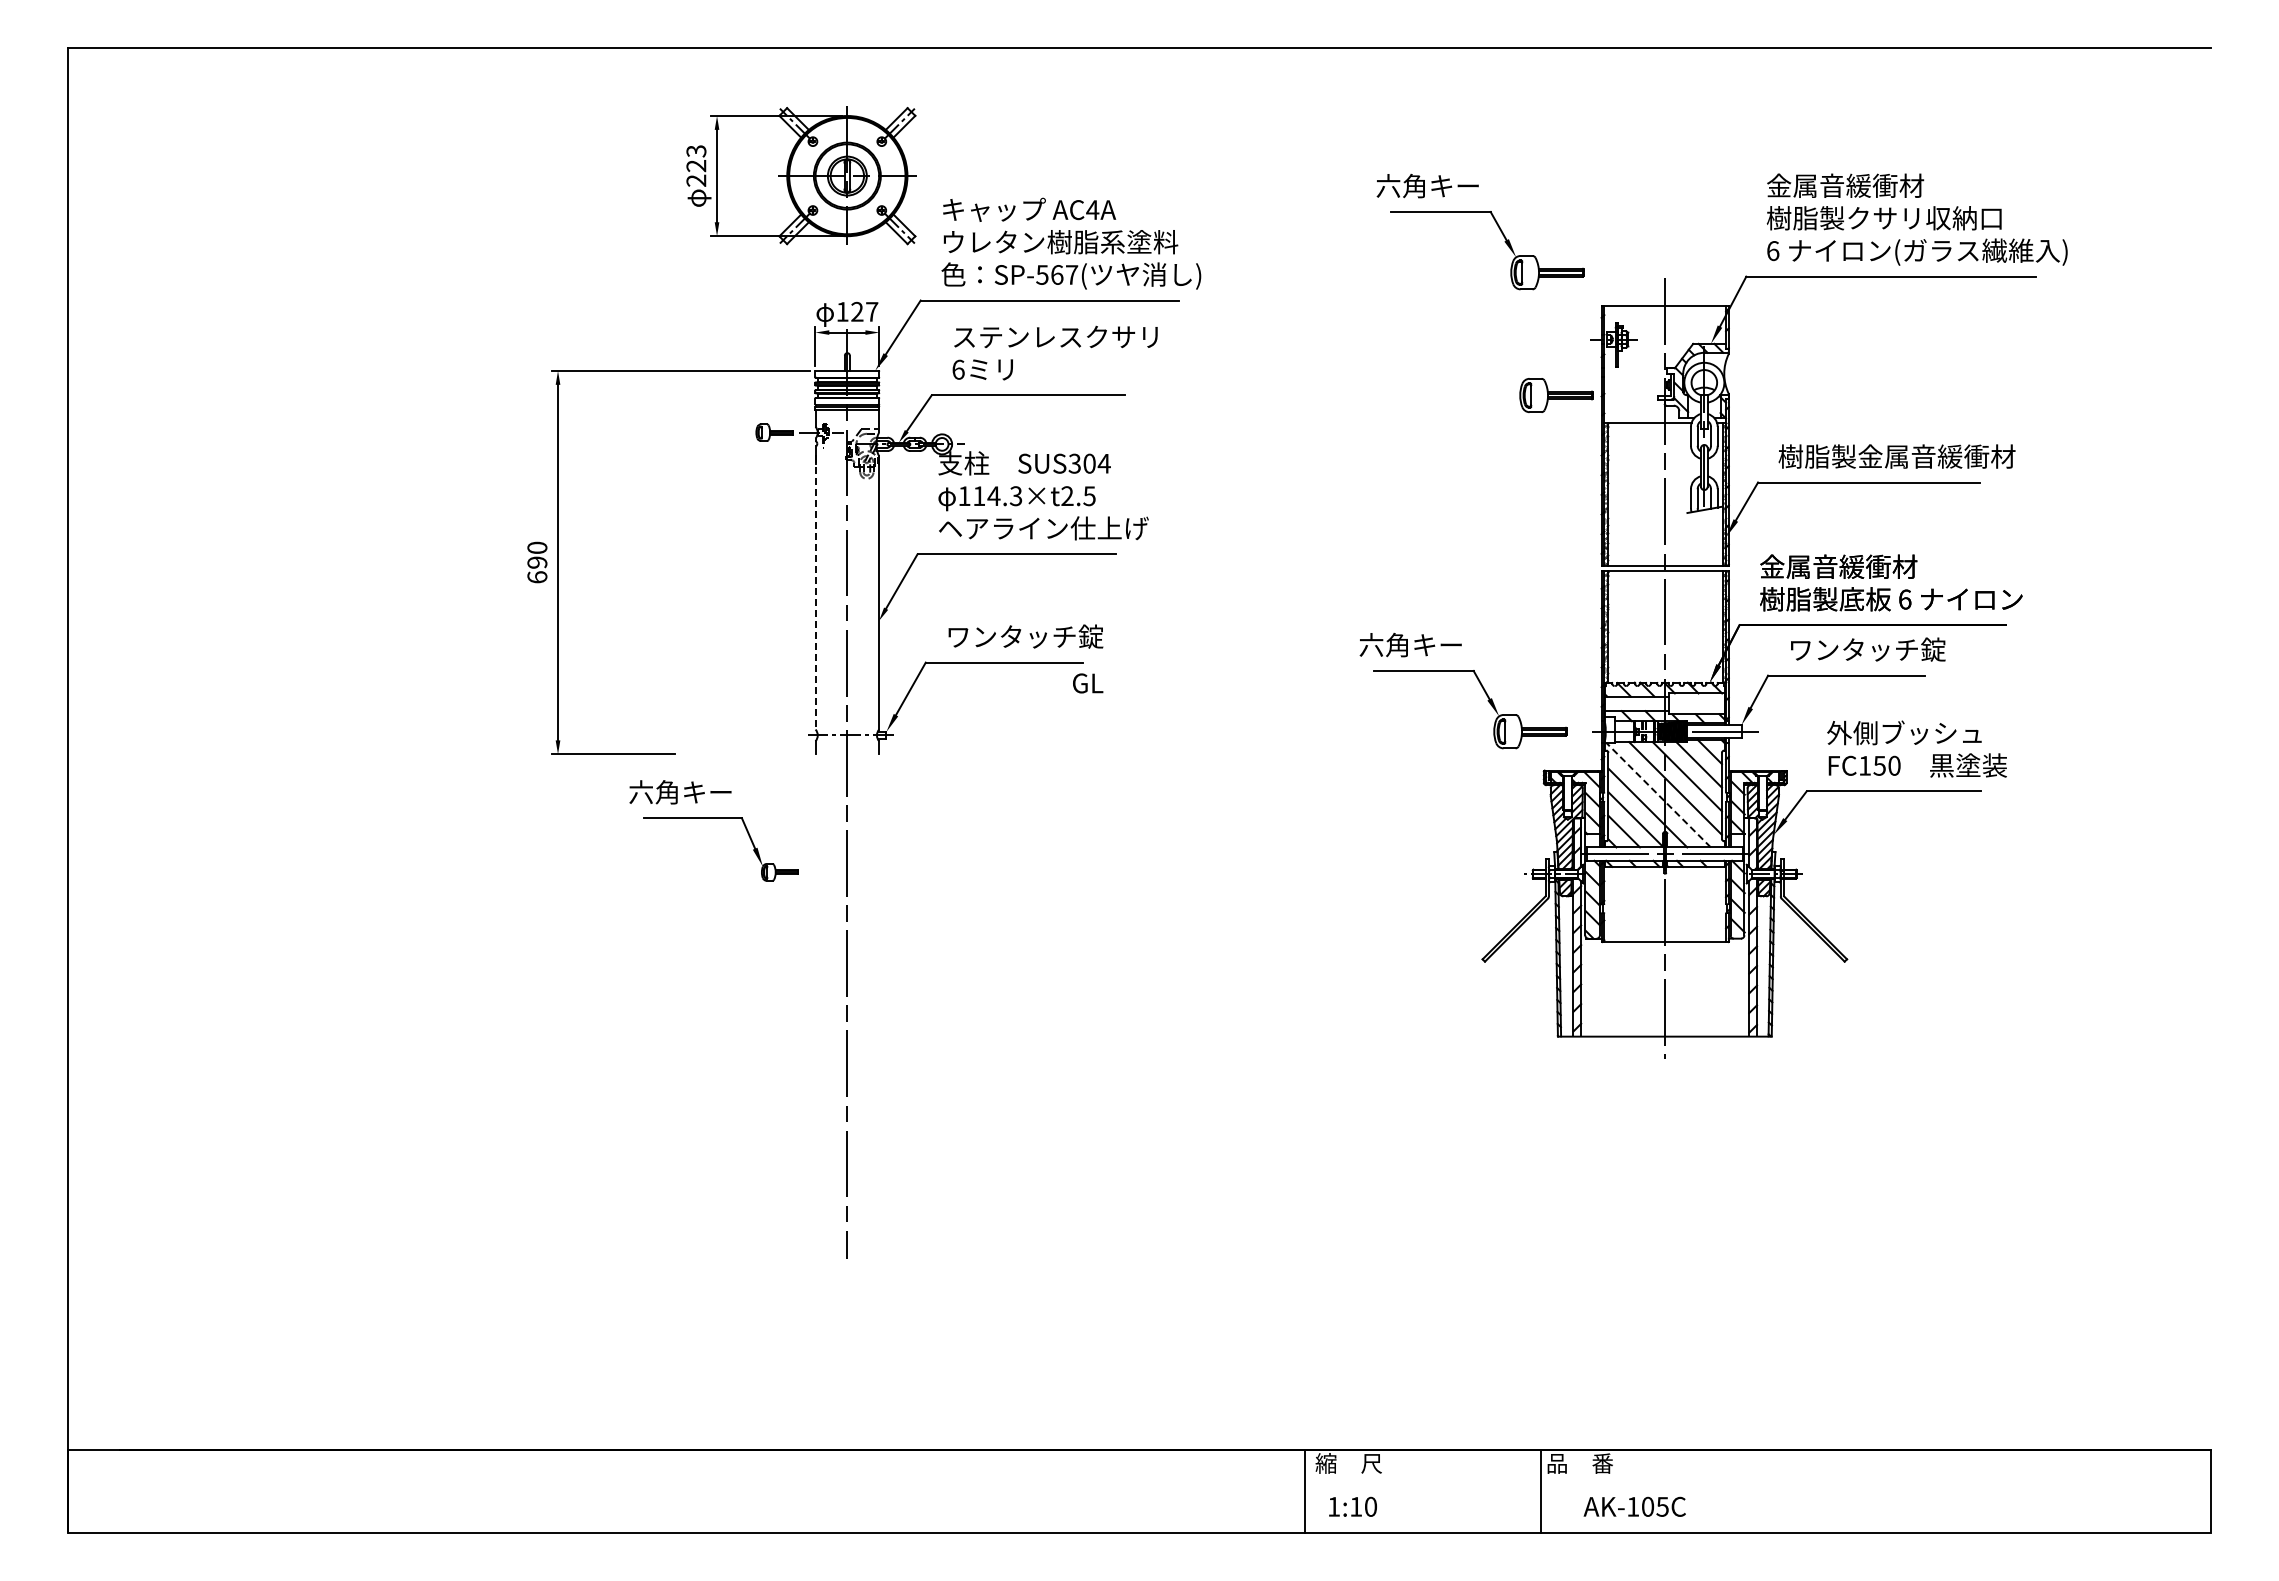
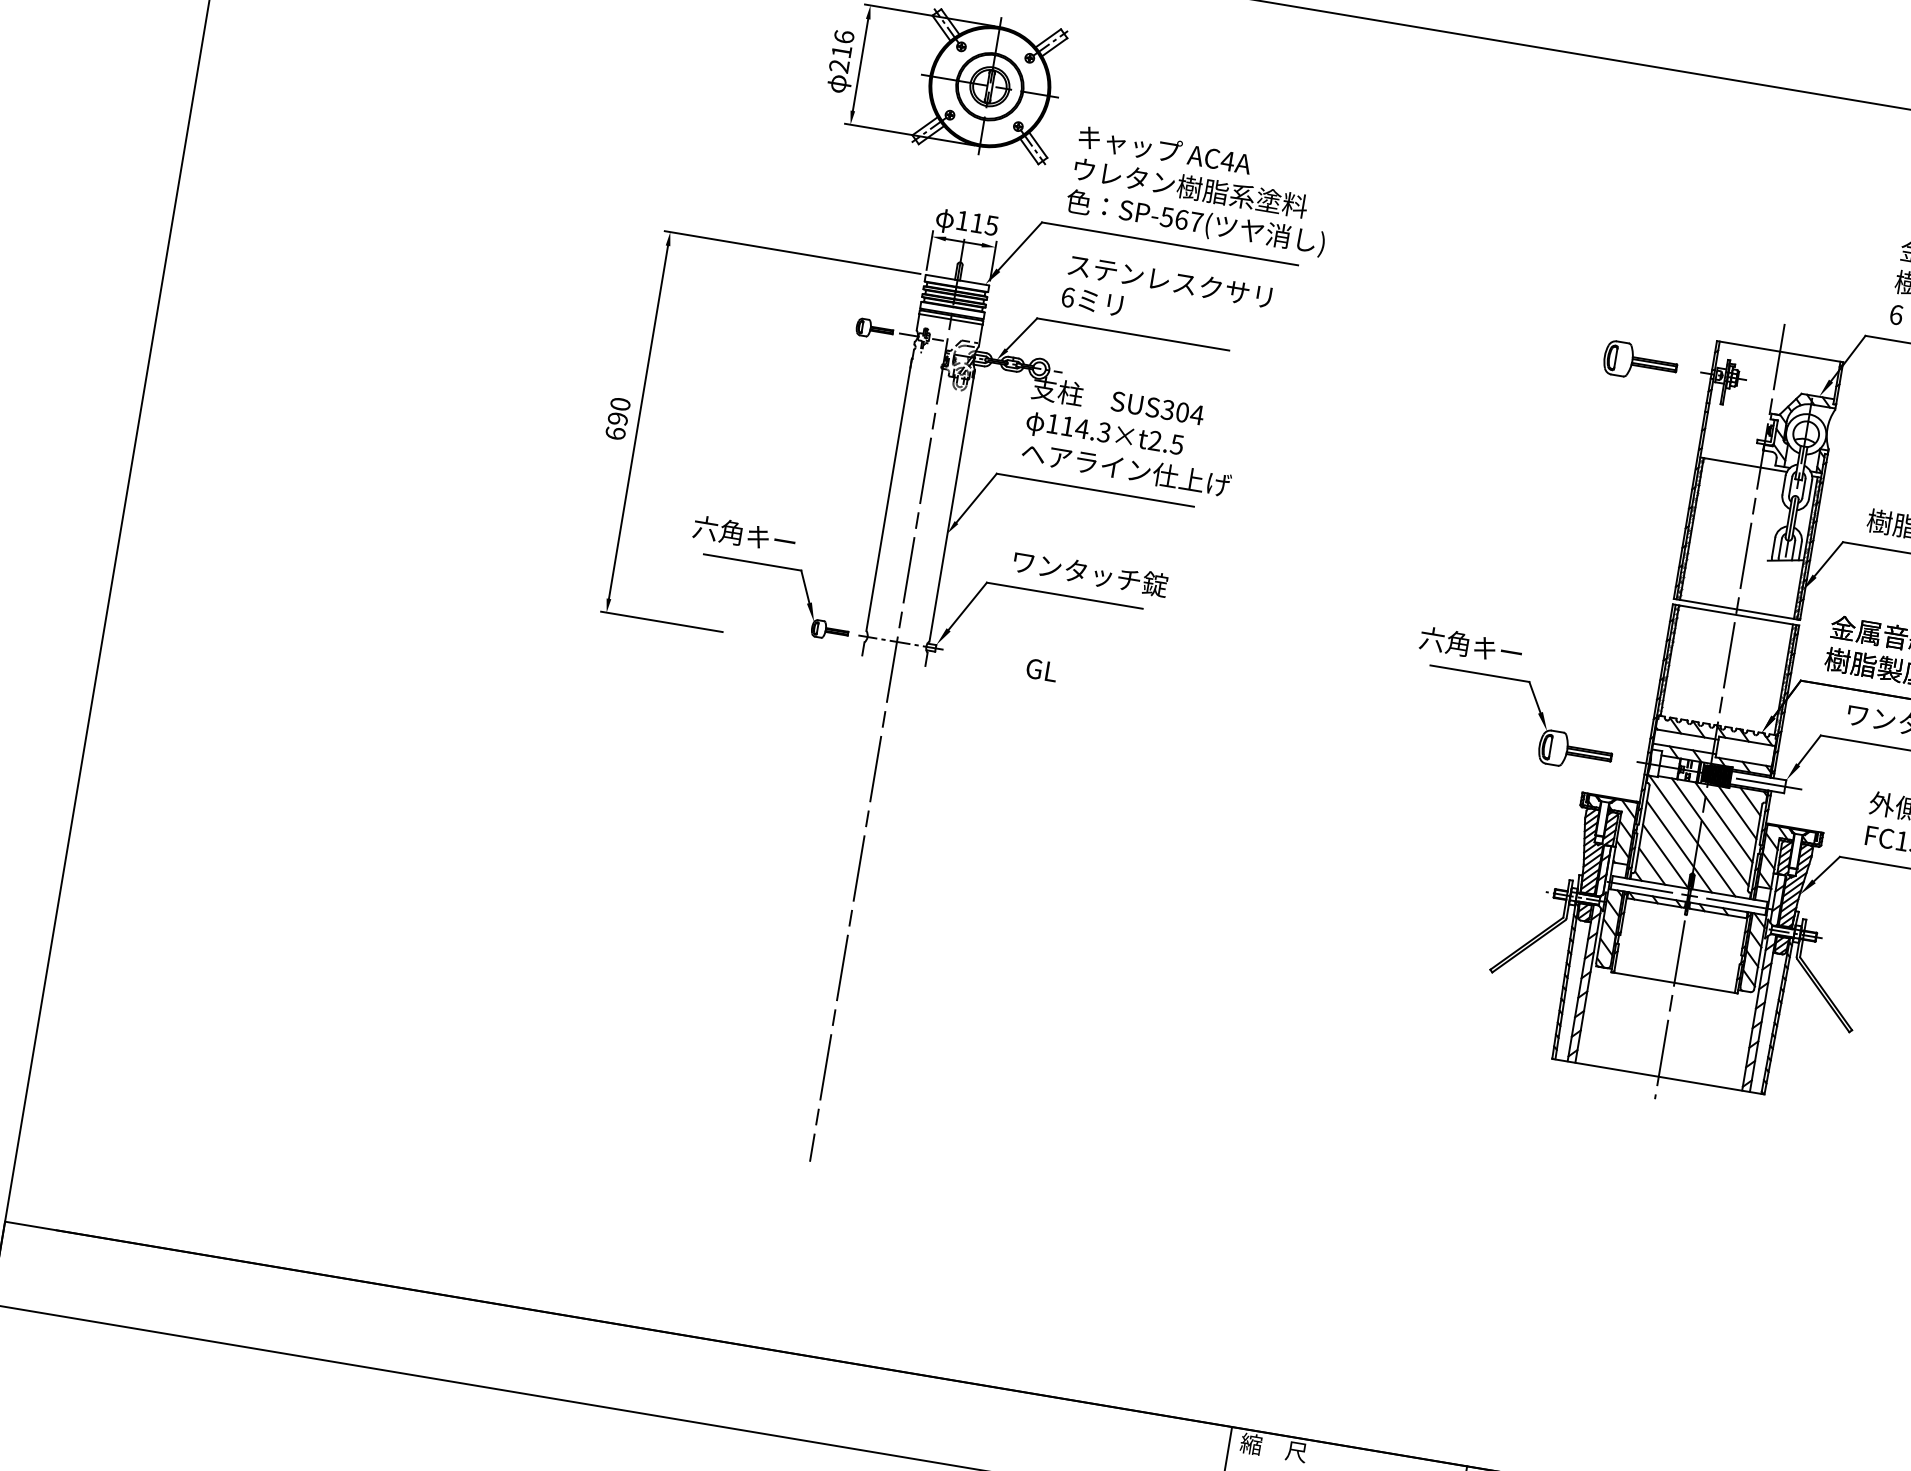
text: (696, 158) -> (843, 44), 223 -> 216
part: (1496, 224) -> (1626, 242), removed
text: (864, 311) -> (984, 223), 127 -> 115
part: (1556, 395) -> (1640, 362), moved
line: (815, 593) -> (888, 495), dashed -> solid
text: (1088, 683) -> (1042, 670), moved
line: (1658, 795) -> (1692, 836), dashed -> solid
part: (713, 818) -> (773, 566), moved

